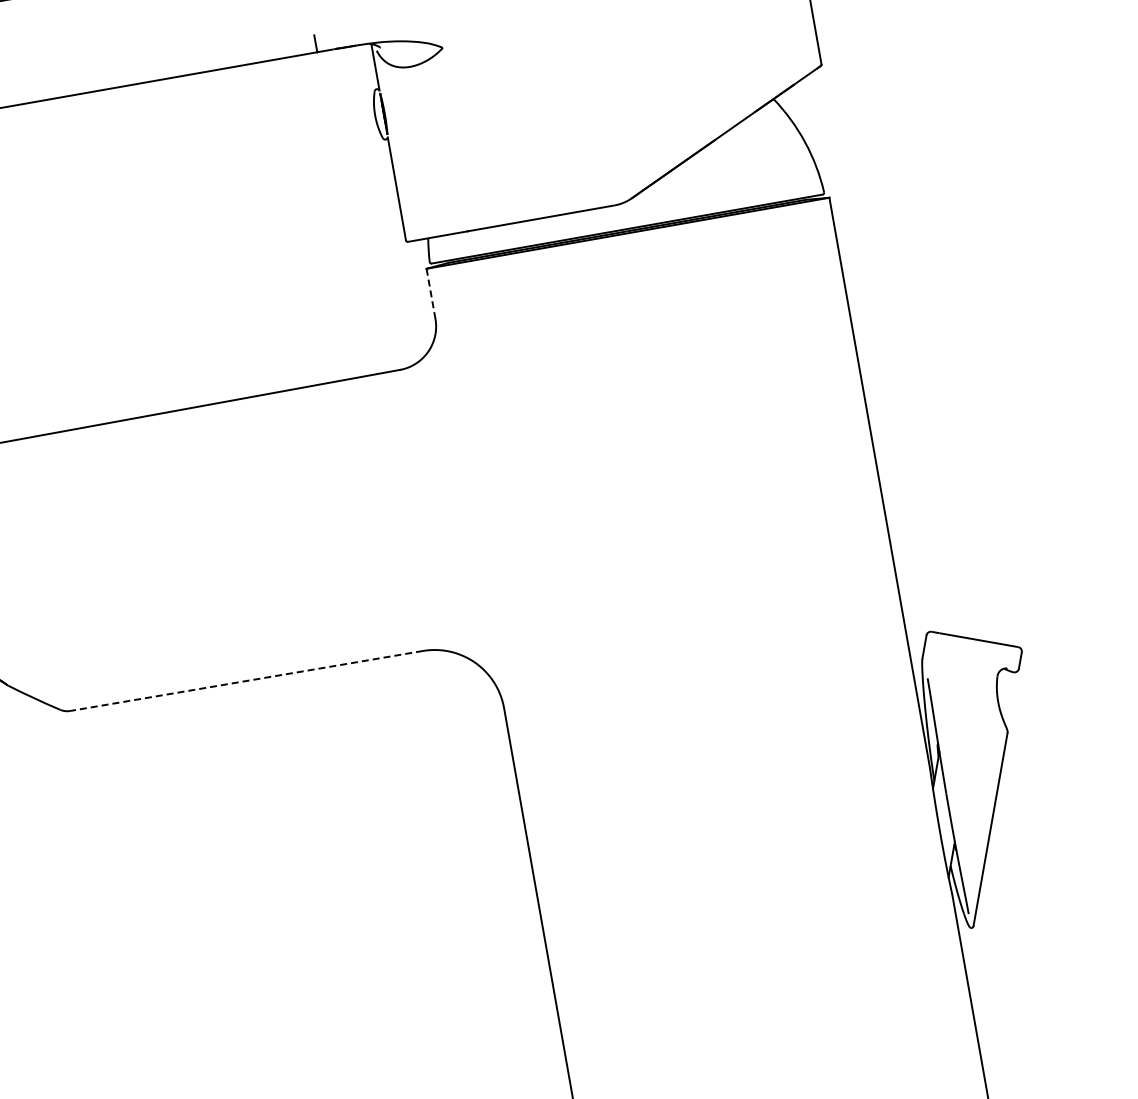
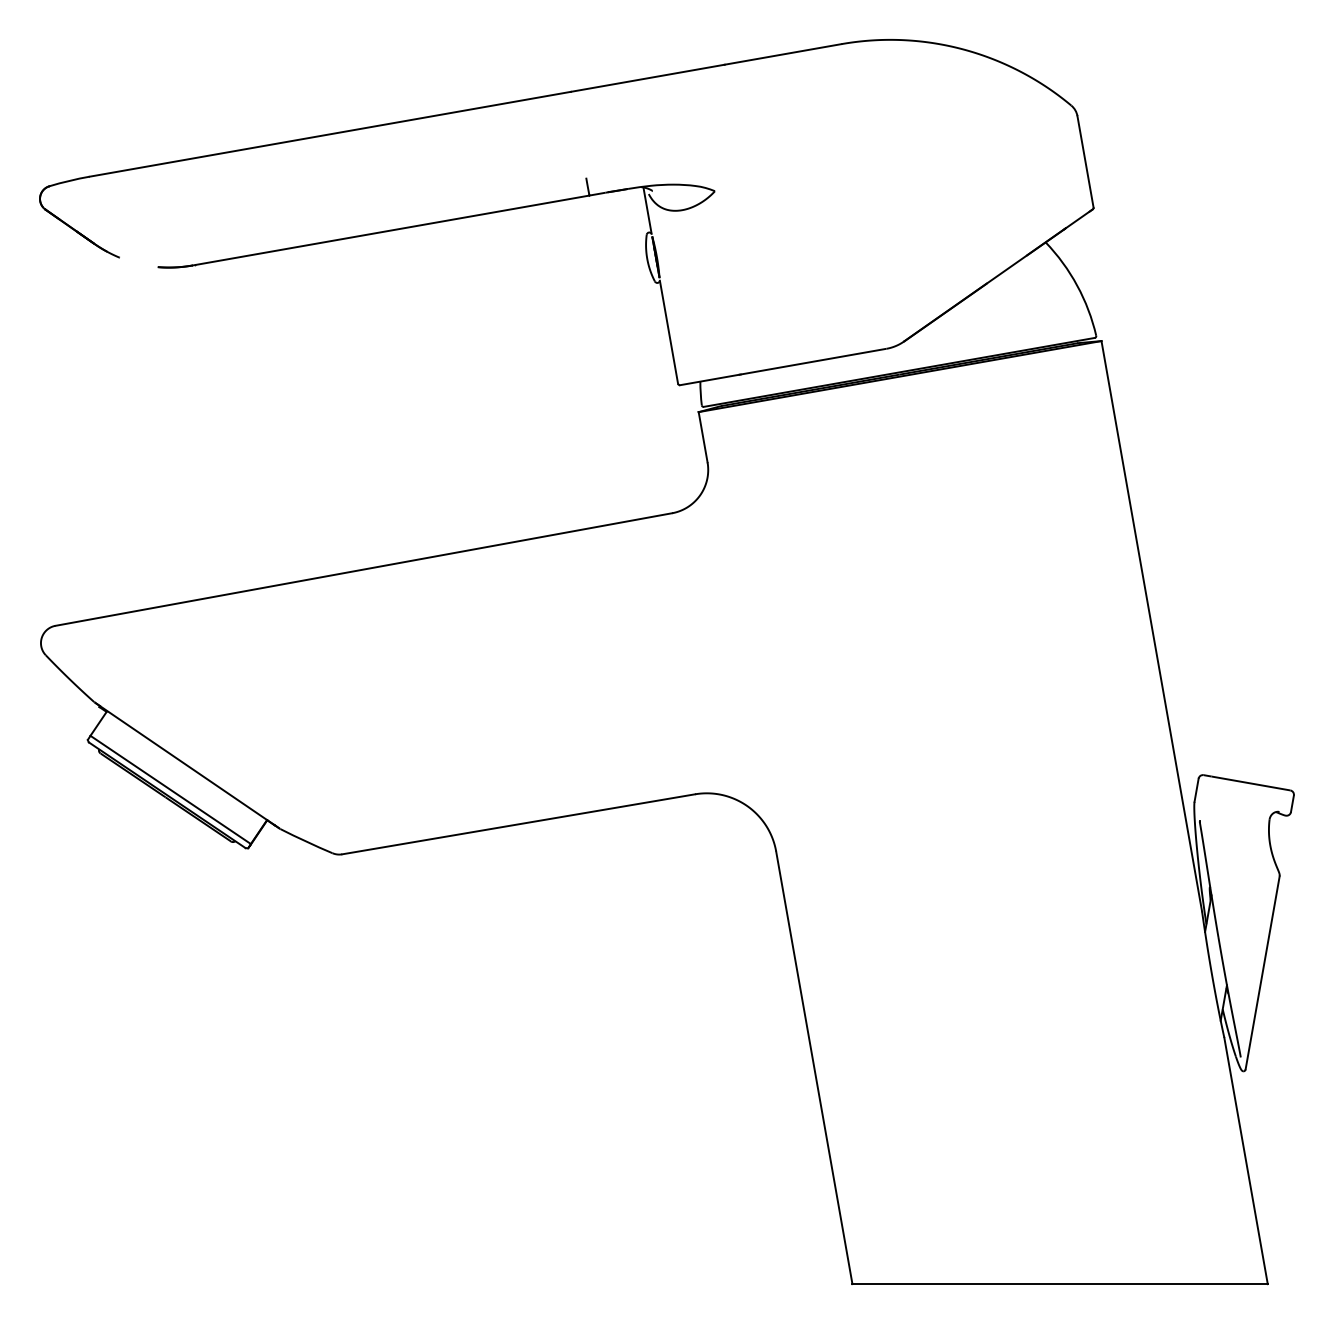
line: (431, 294) -> (703, 437), dashed -> solid
line: (246, 681) -> (518, 824), dashed -> solid

